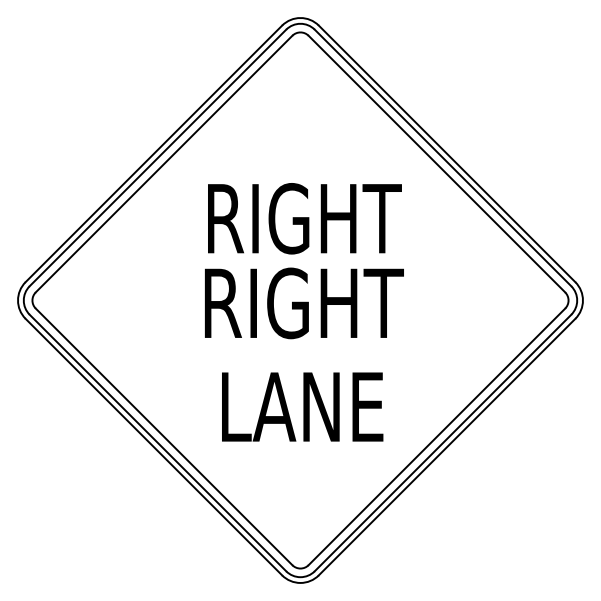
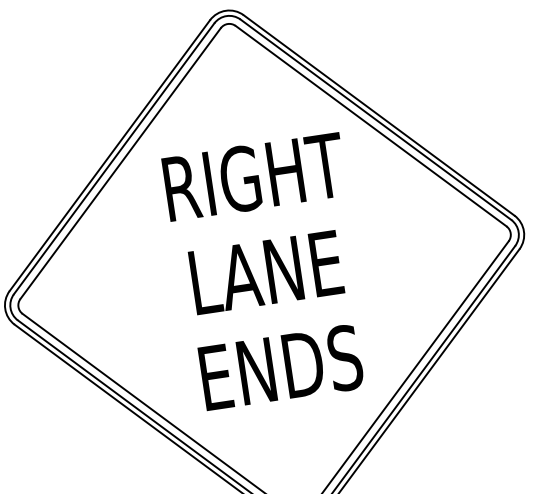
text: (304, 218) -> (254, 176), moved
text: (303, 303) -> (267, 272), RIGHT -> LANE
text: (302, 406) -> (280, 367), LANE -> ENDS

